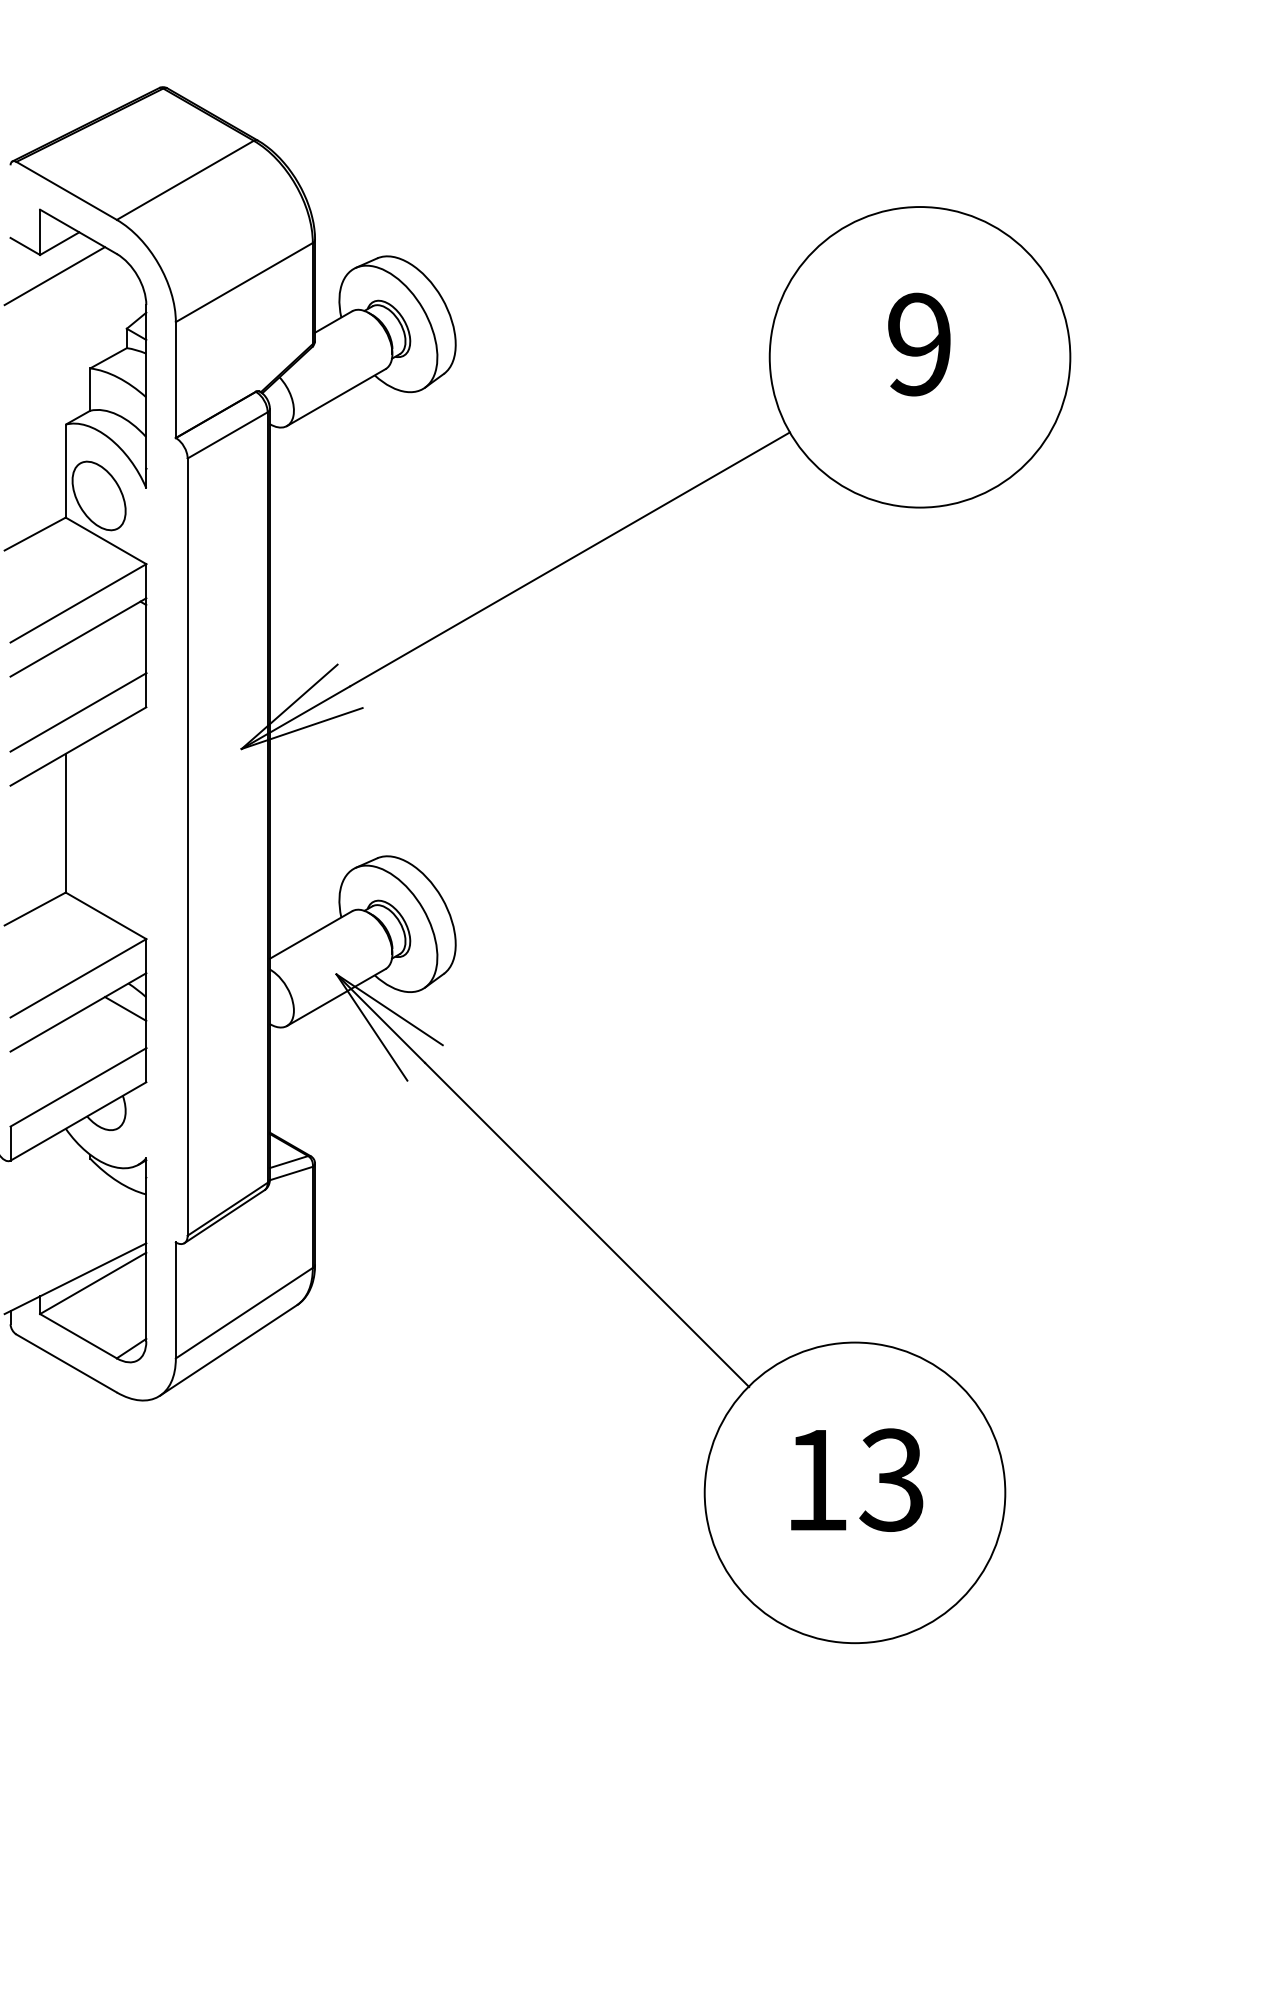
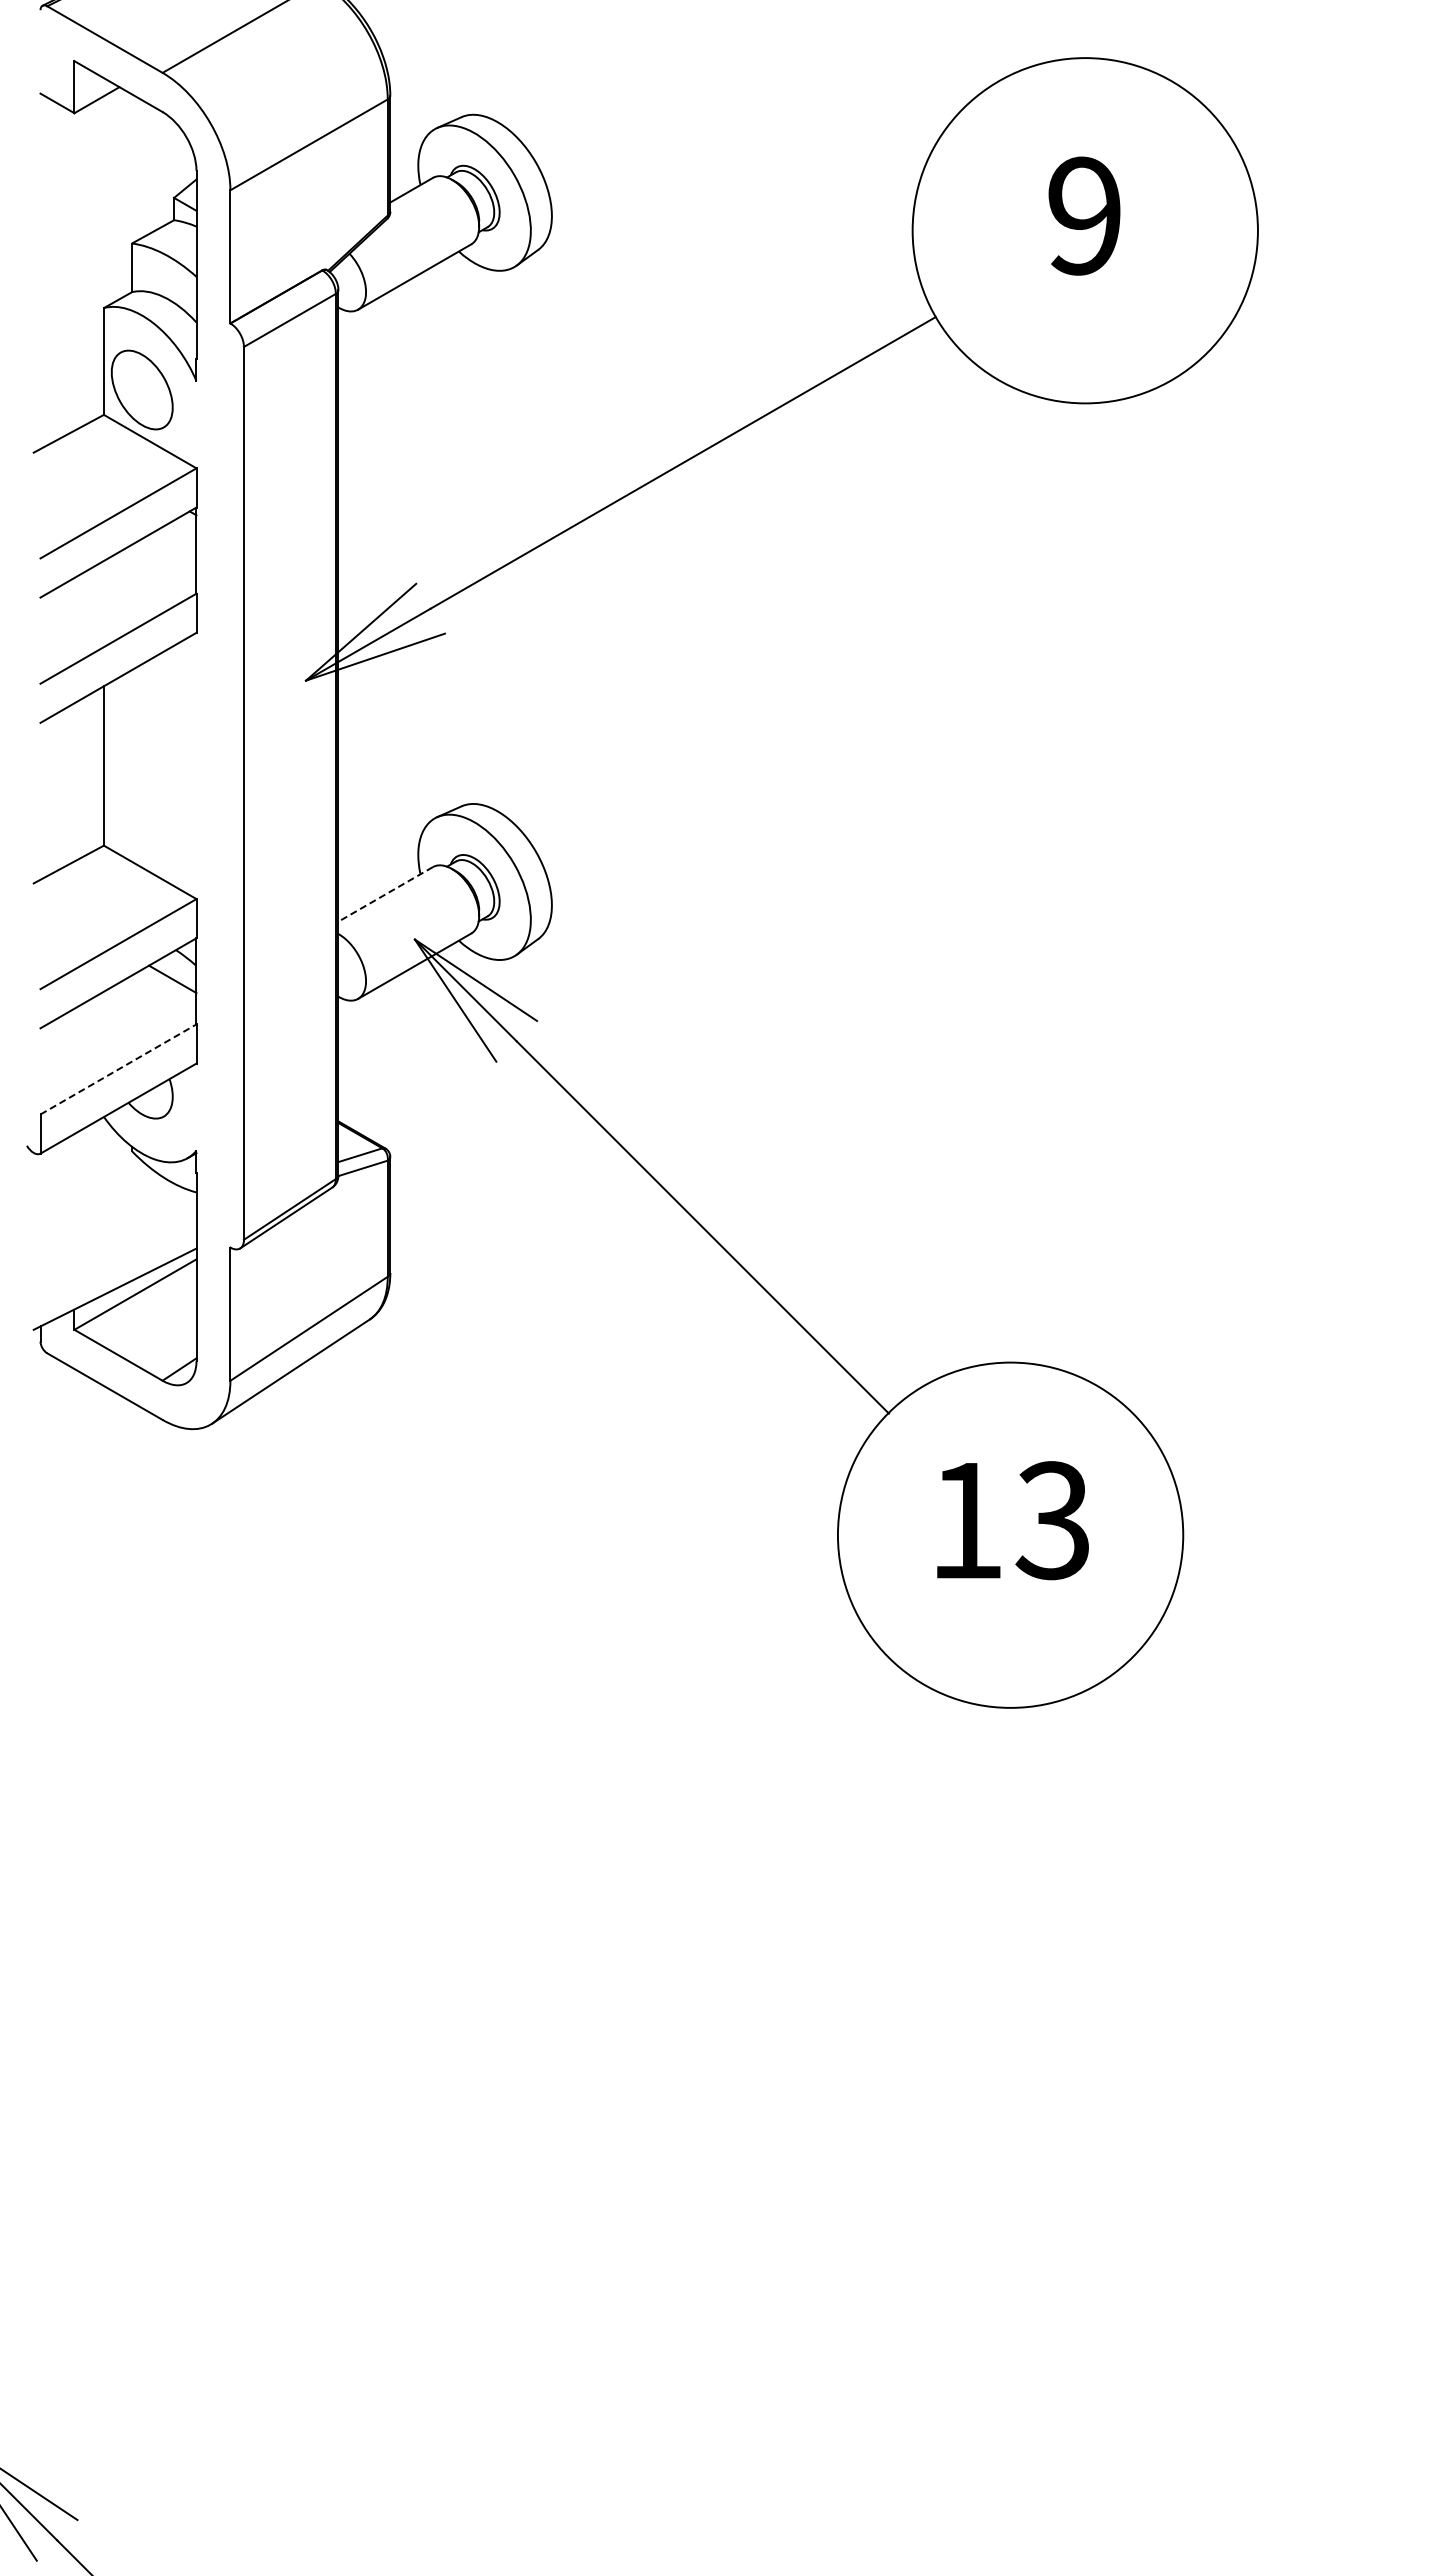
line: (54, 276) -> (91, 137), removed
line: (310, 935) -> (385, 894), solid -> dashed
line: (78, 1087) -> (118, 1069), solid -> dashed

